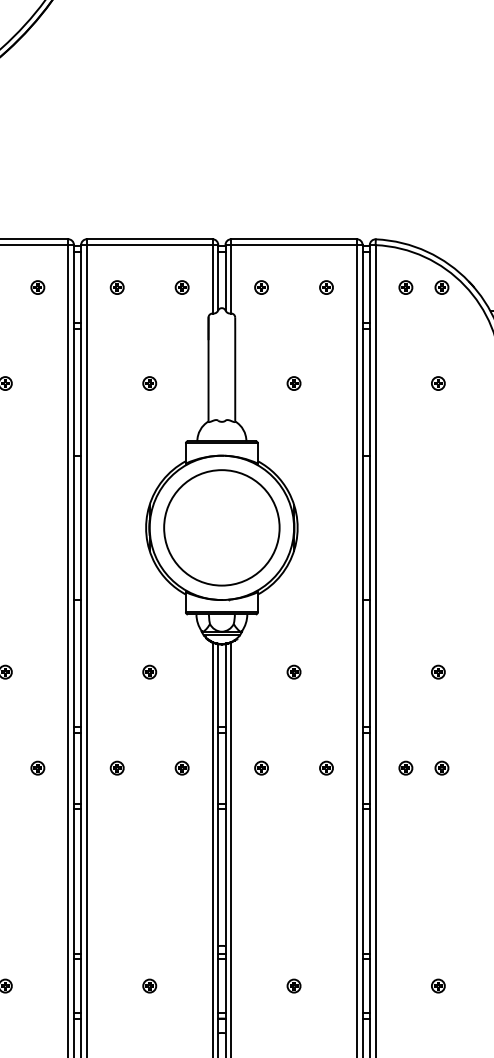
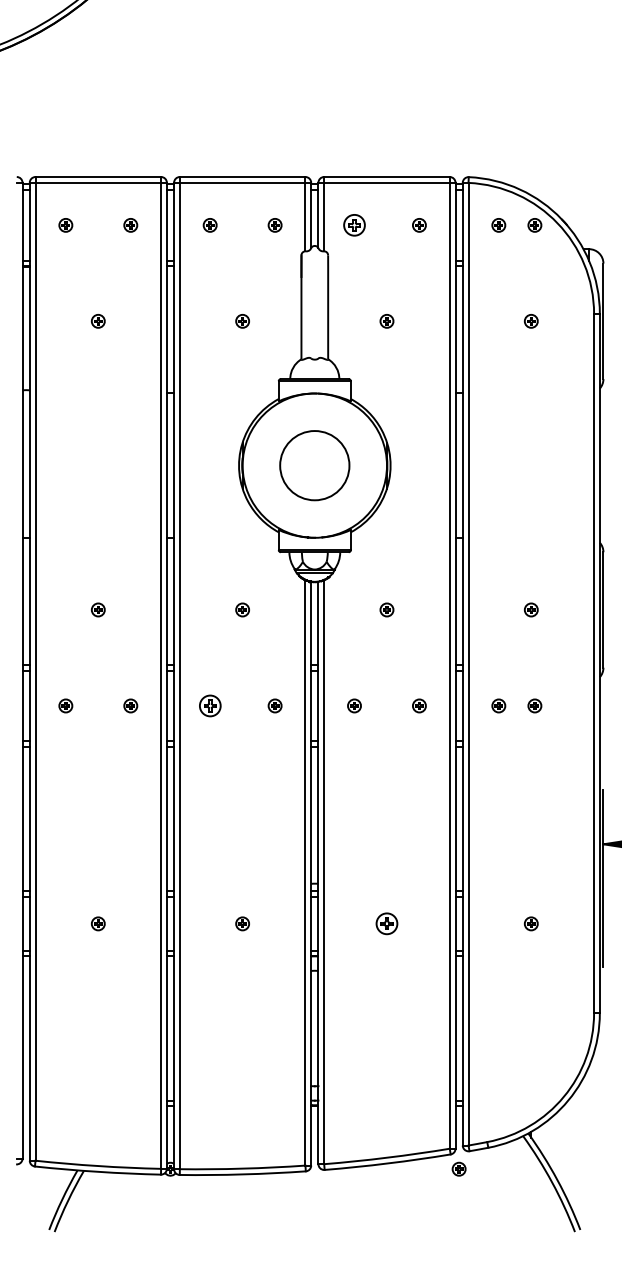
part: (261, 287) -> (354, 225), size x1.6
circle: (221, 527) -> (314, 465), size x0.6
part: (116, 767) -> (209, 705), size x1.6
part: (293, 985) -> (386, 923), size x1.6

